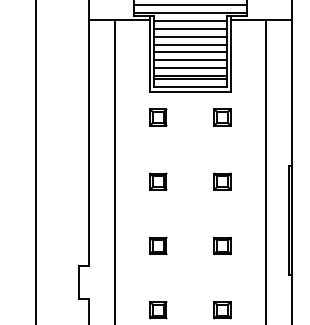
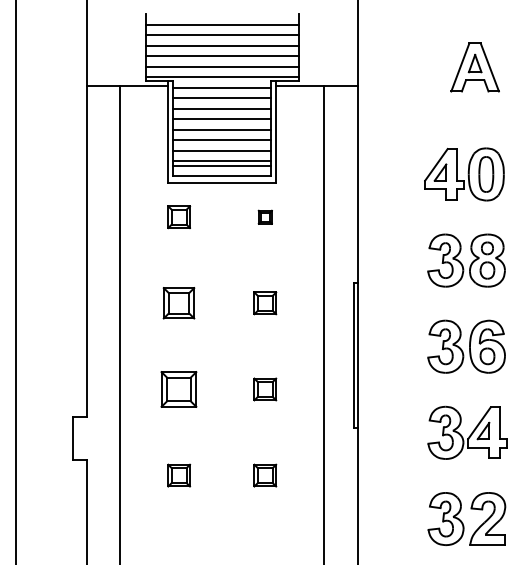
part: (222, 117) -> (265, 217), size x0.6
part: (158, 181) -> (179, 303), size x1.4
part: (158, 245) -> (179, 389), size x1.6

